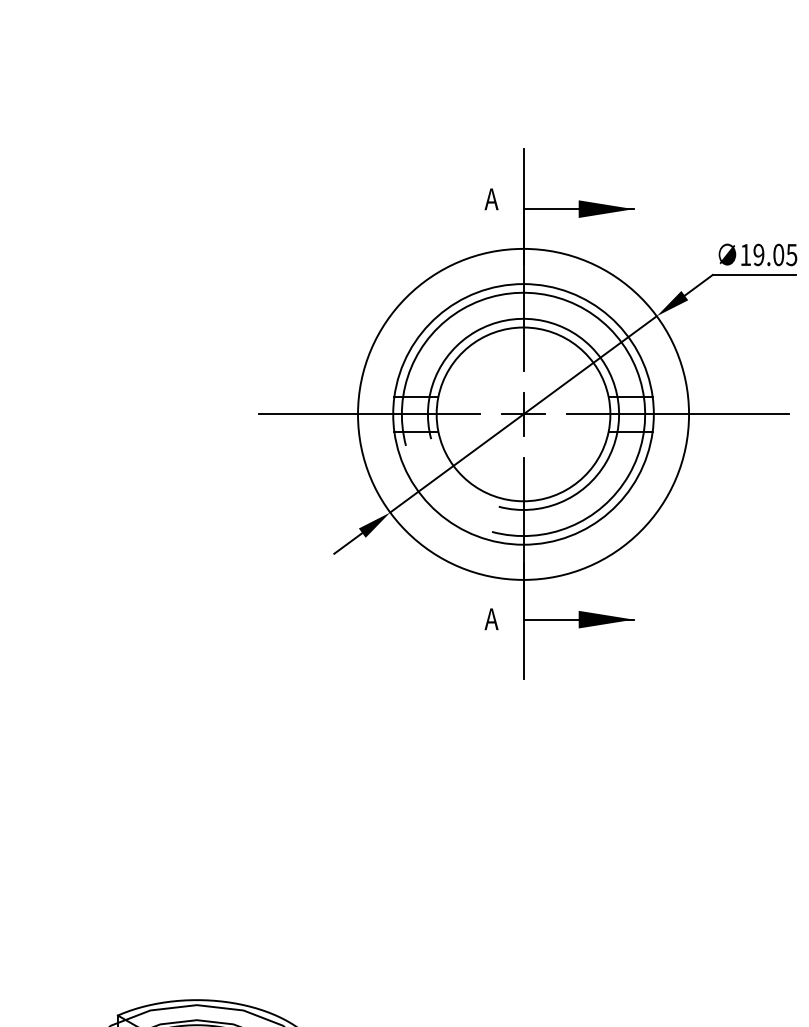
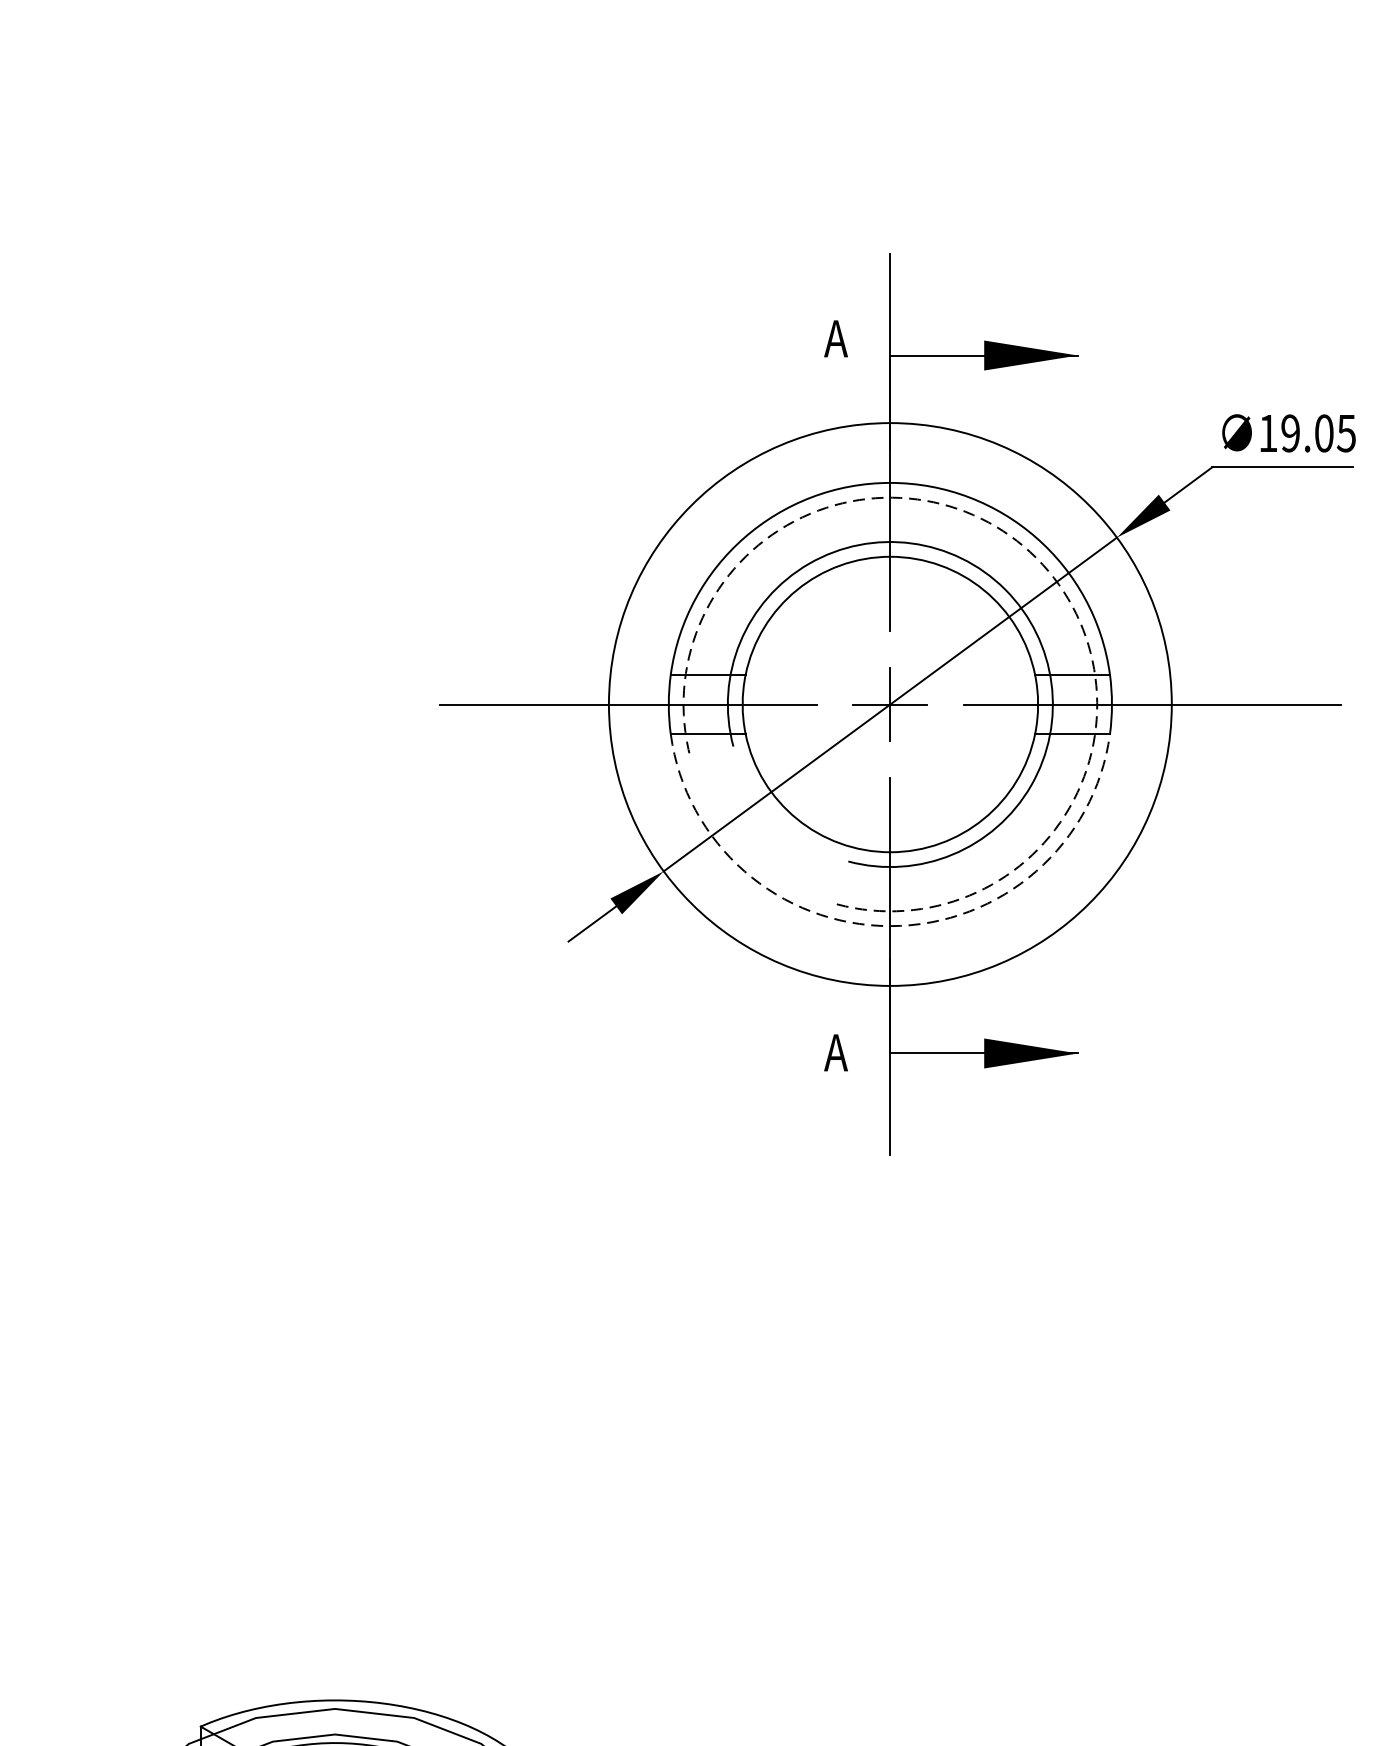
arc: (609, 328) -> (1036, 558), solid -> dashed
arc: (523, 544) -> (890, 925), solid -> dashed

